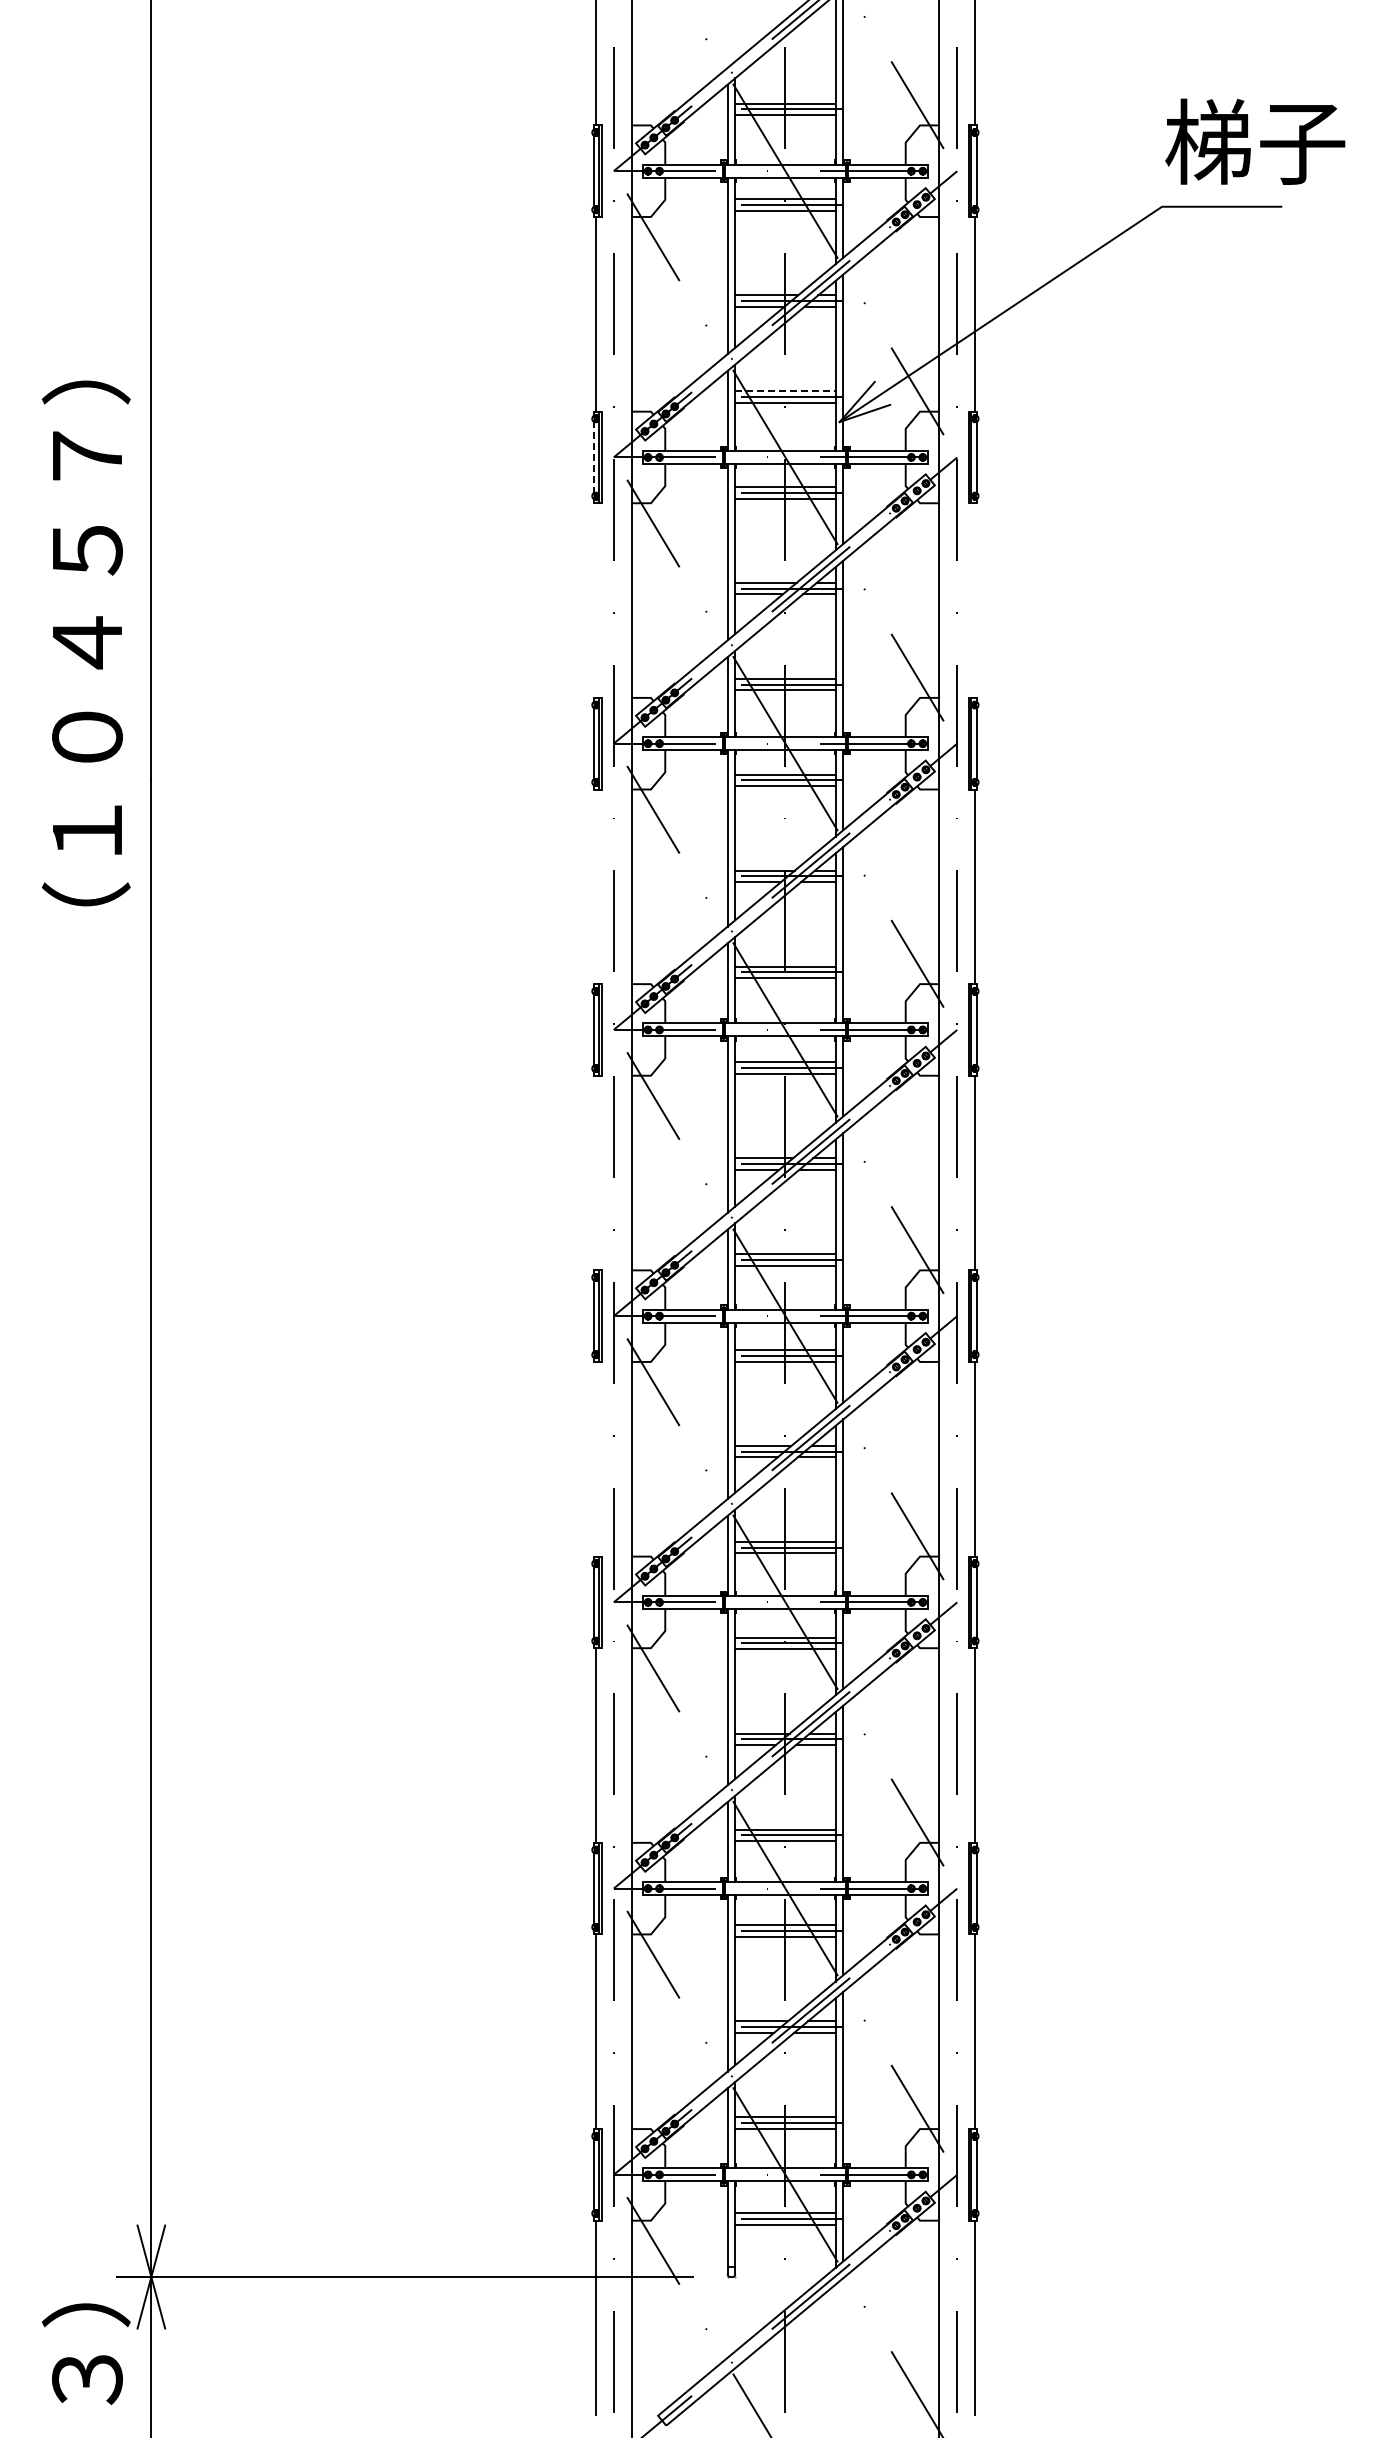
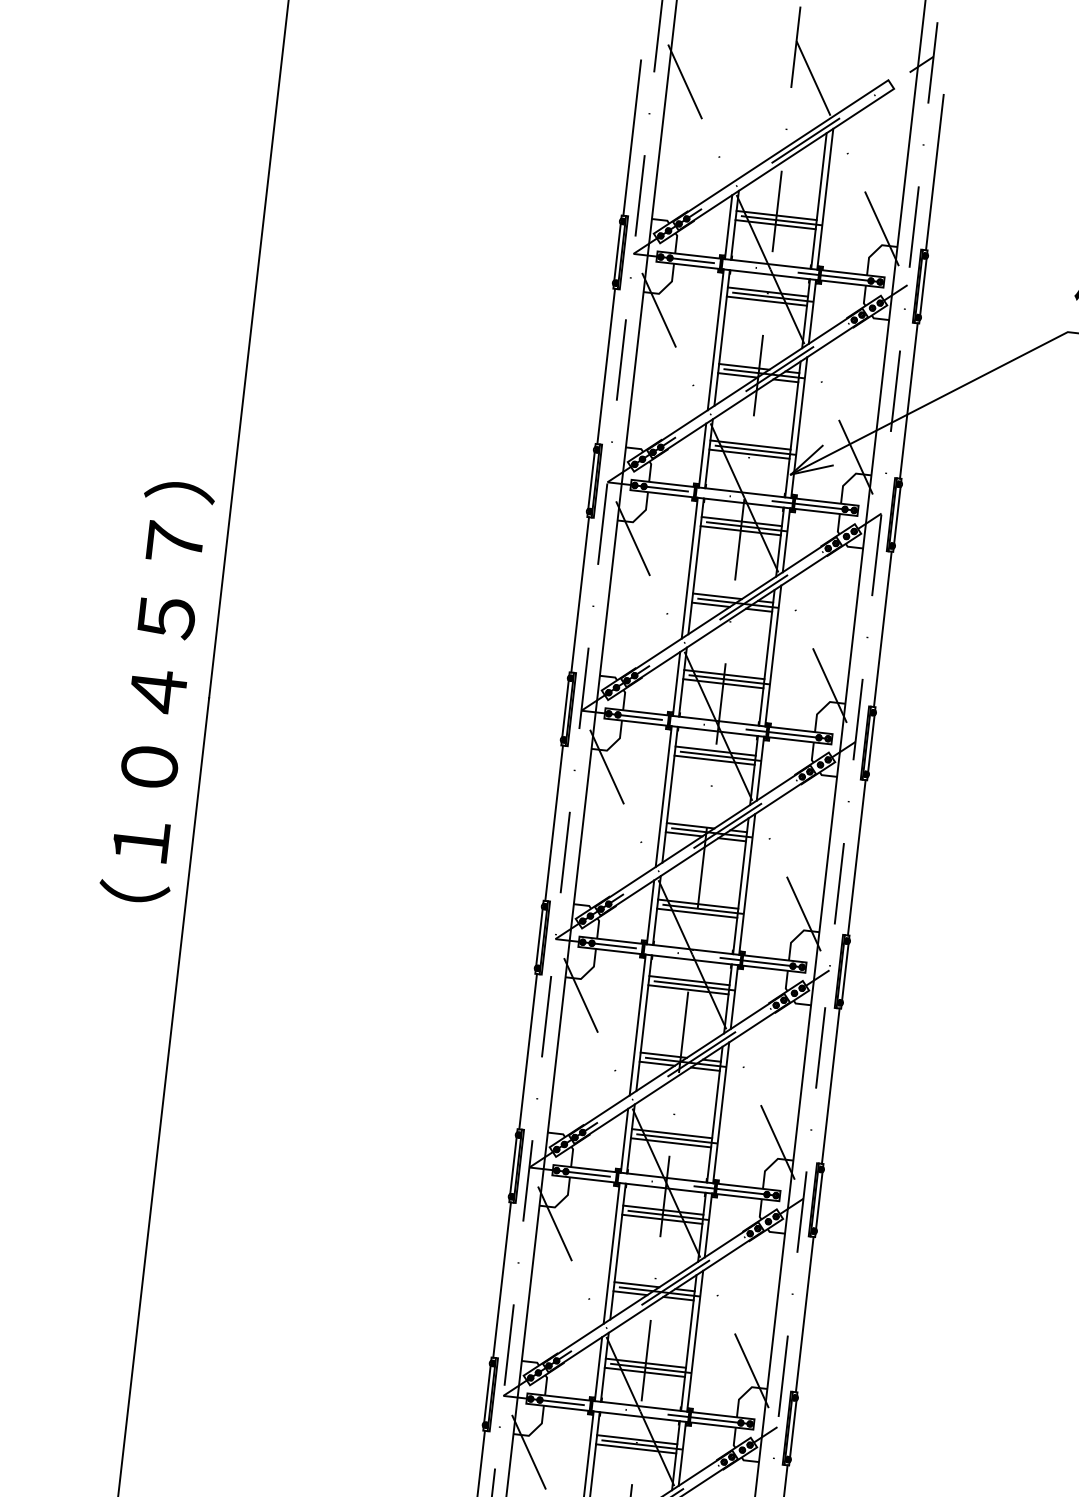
line: (785, 391) -> (750, 445), dashed -> solid
line: (593, 457) -> (591, 480), dashed -> solid
line: (595, 600) -> (579, 594), added
line: (975, 600) -> (883, 629), added
text: (86, 643) -> (157, 692), moved
line: (595, 886) -> (553, 823), added
line: (595, 1172) -> (527, 1051), added
line: (595, 1458) -> (501, 1279), added

